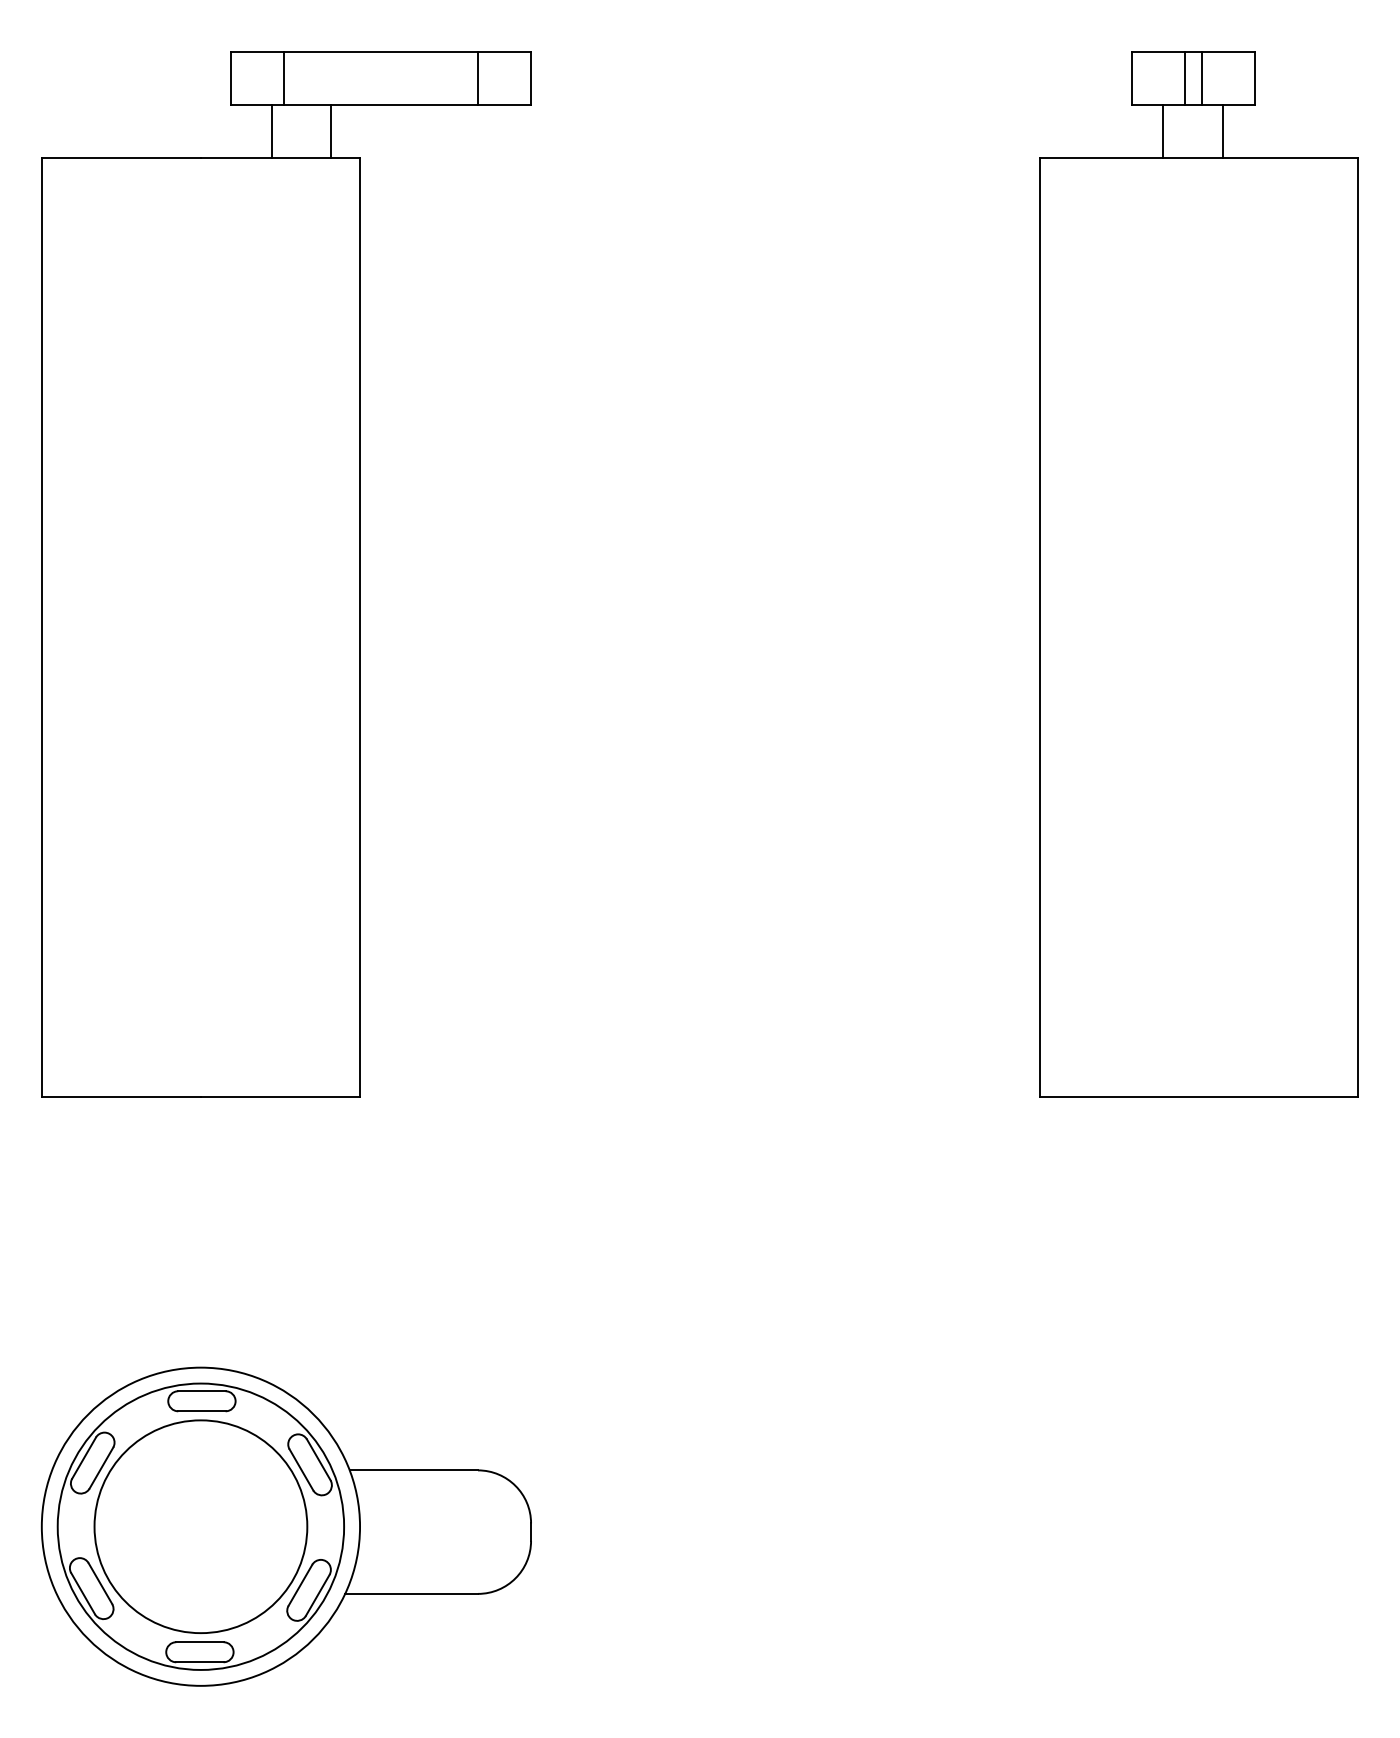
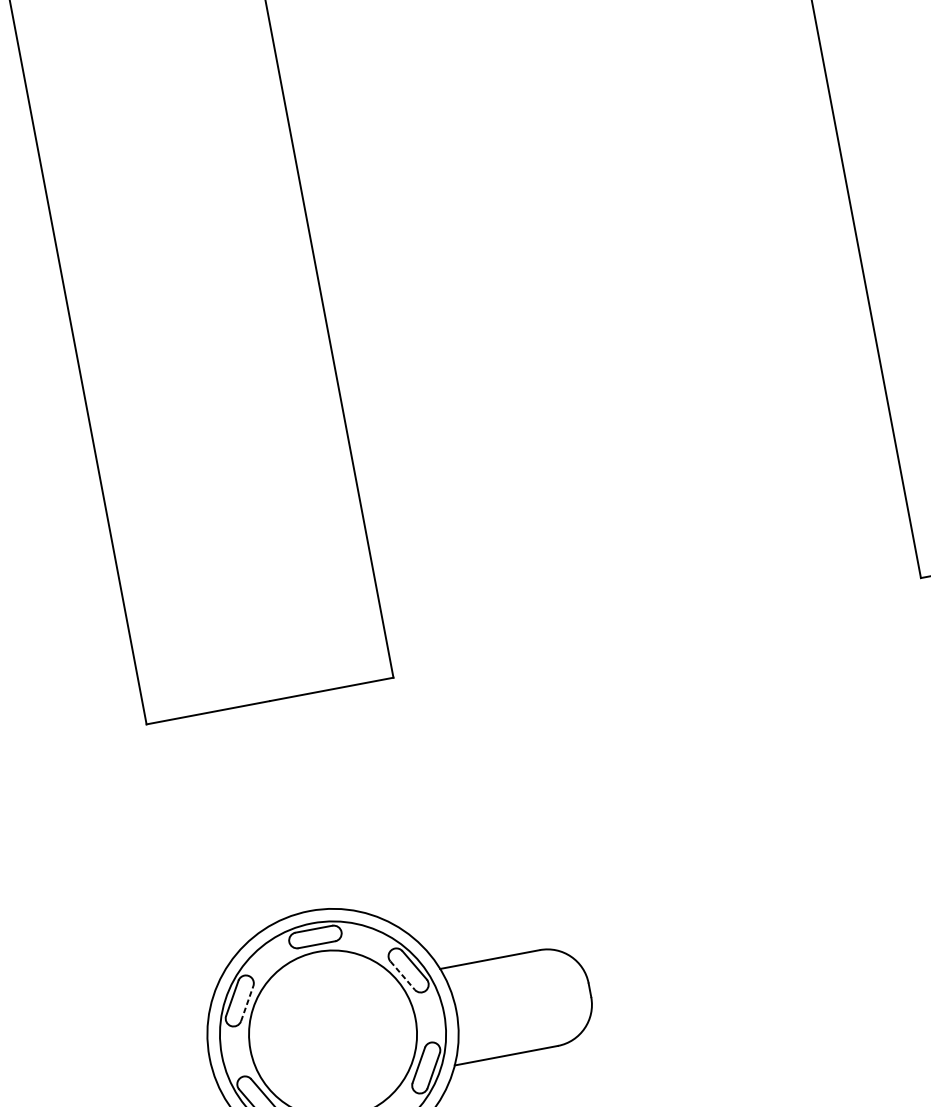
line: (101, 1468) -> (247, 1003), solid -> dashed
line: (301, 1469) -> (402, 975), solid -> dashed

